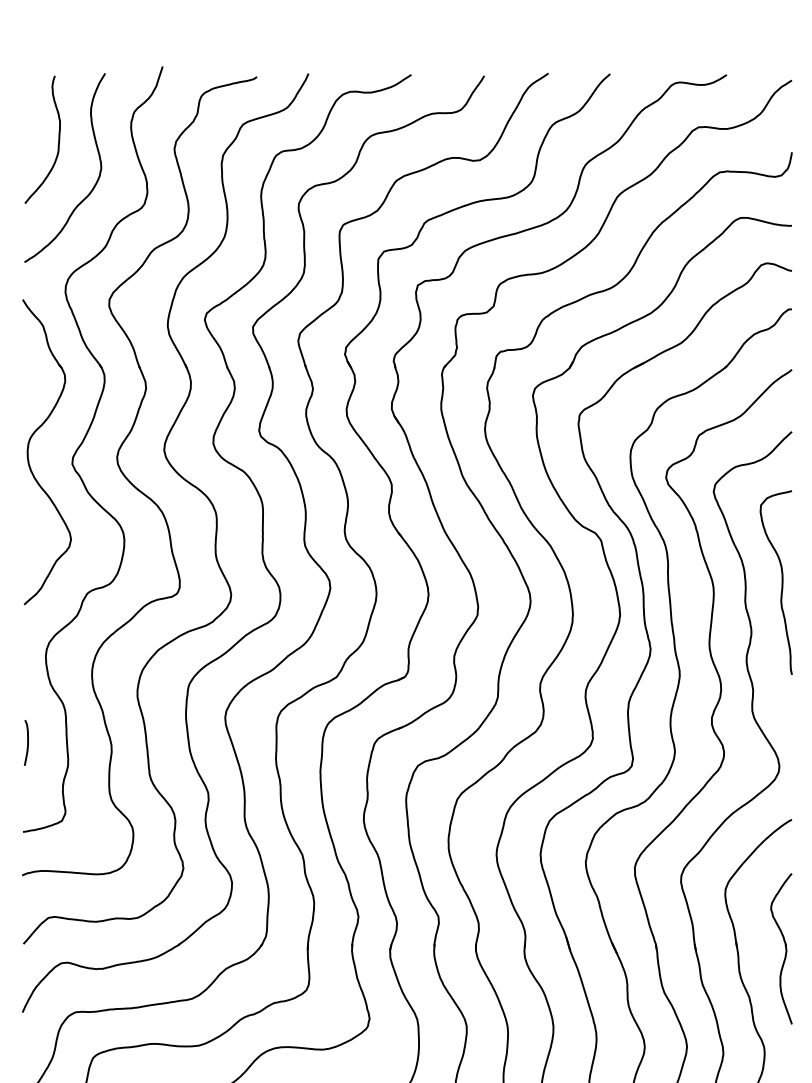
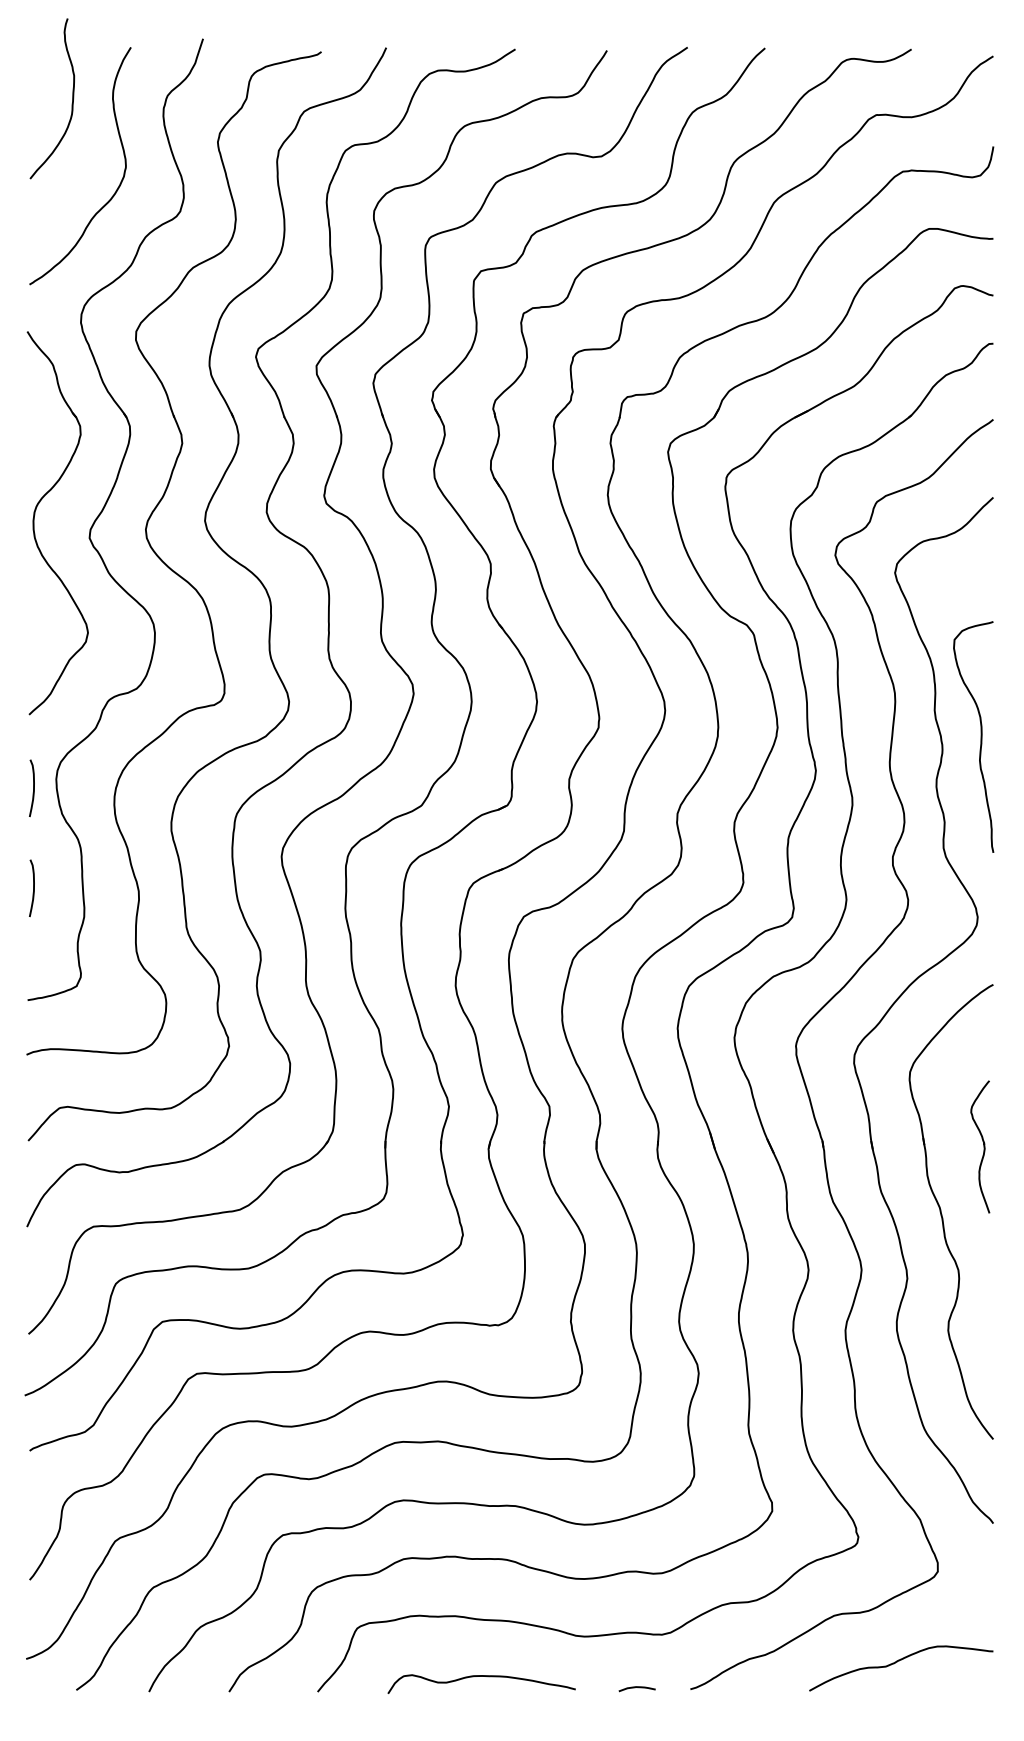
curve: (57, 143) -> (71, 103), moved
curve: (781, 582) -> (980, 736), moved
curve: (27, 663) -> (33, 788), added
part: (781, 948) -> (980, 1146), size x0.7

